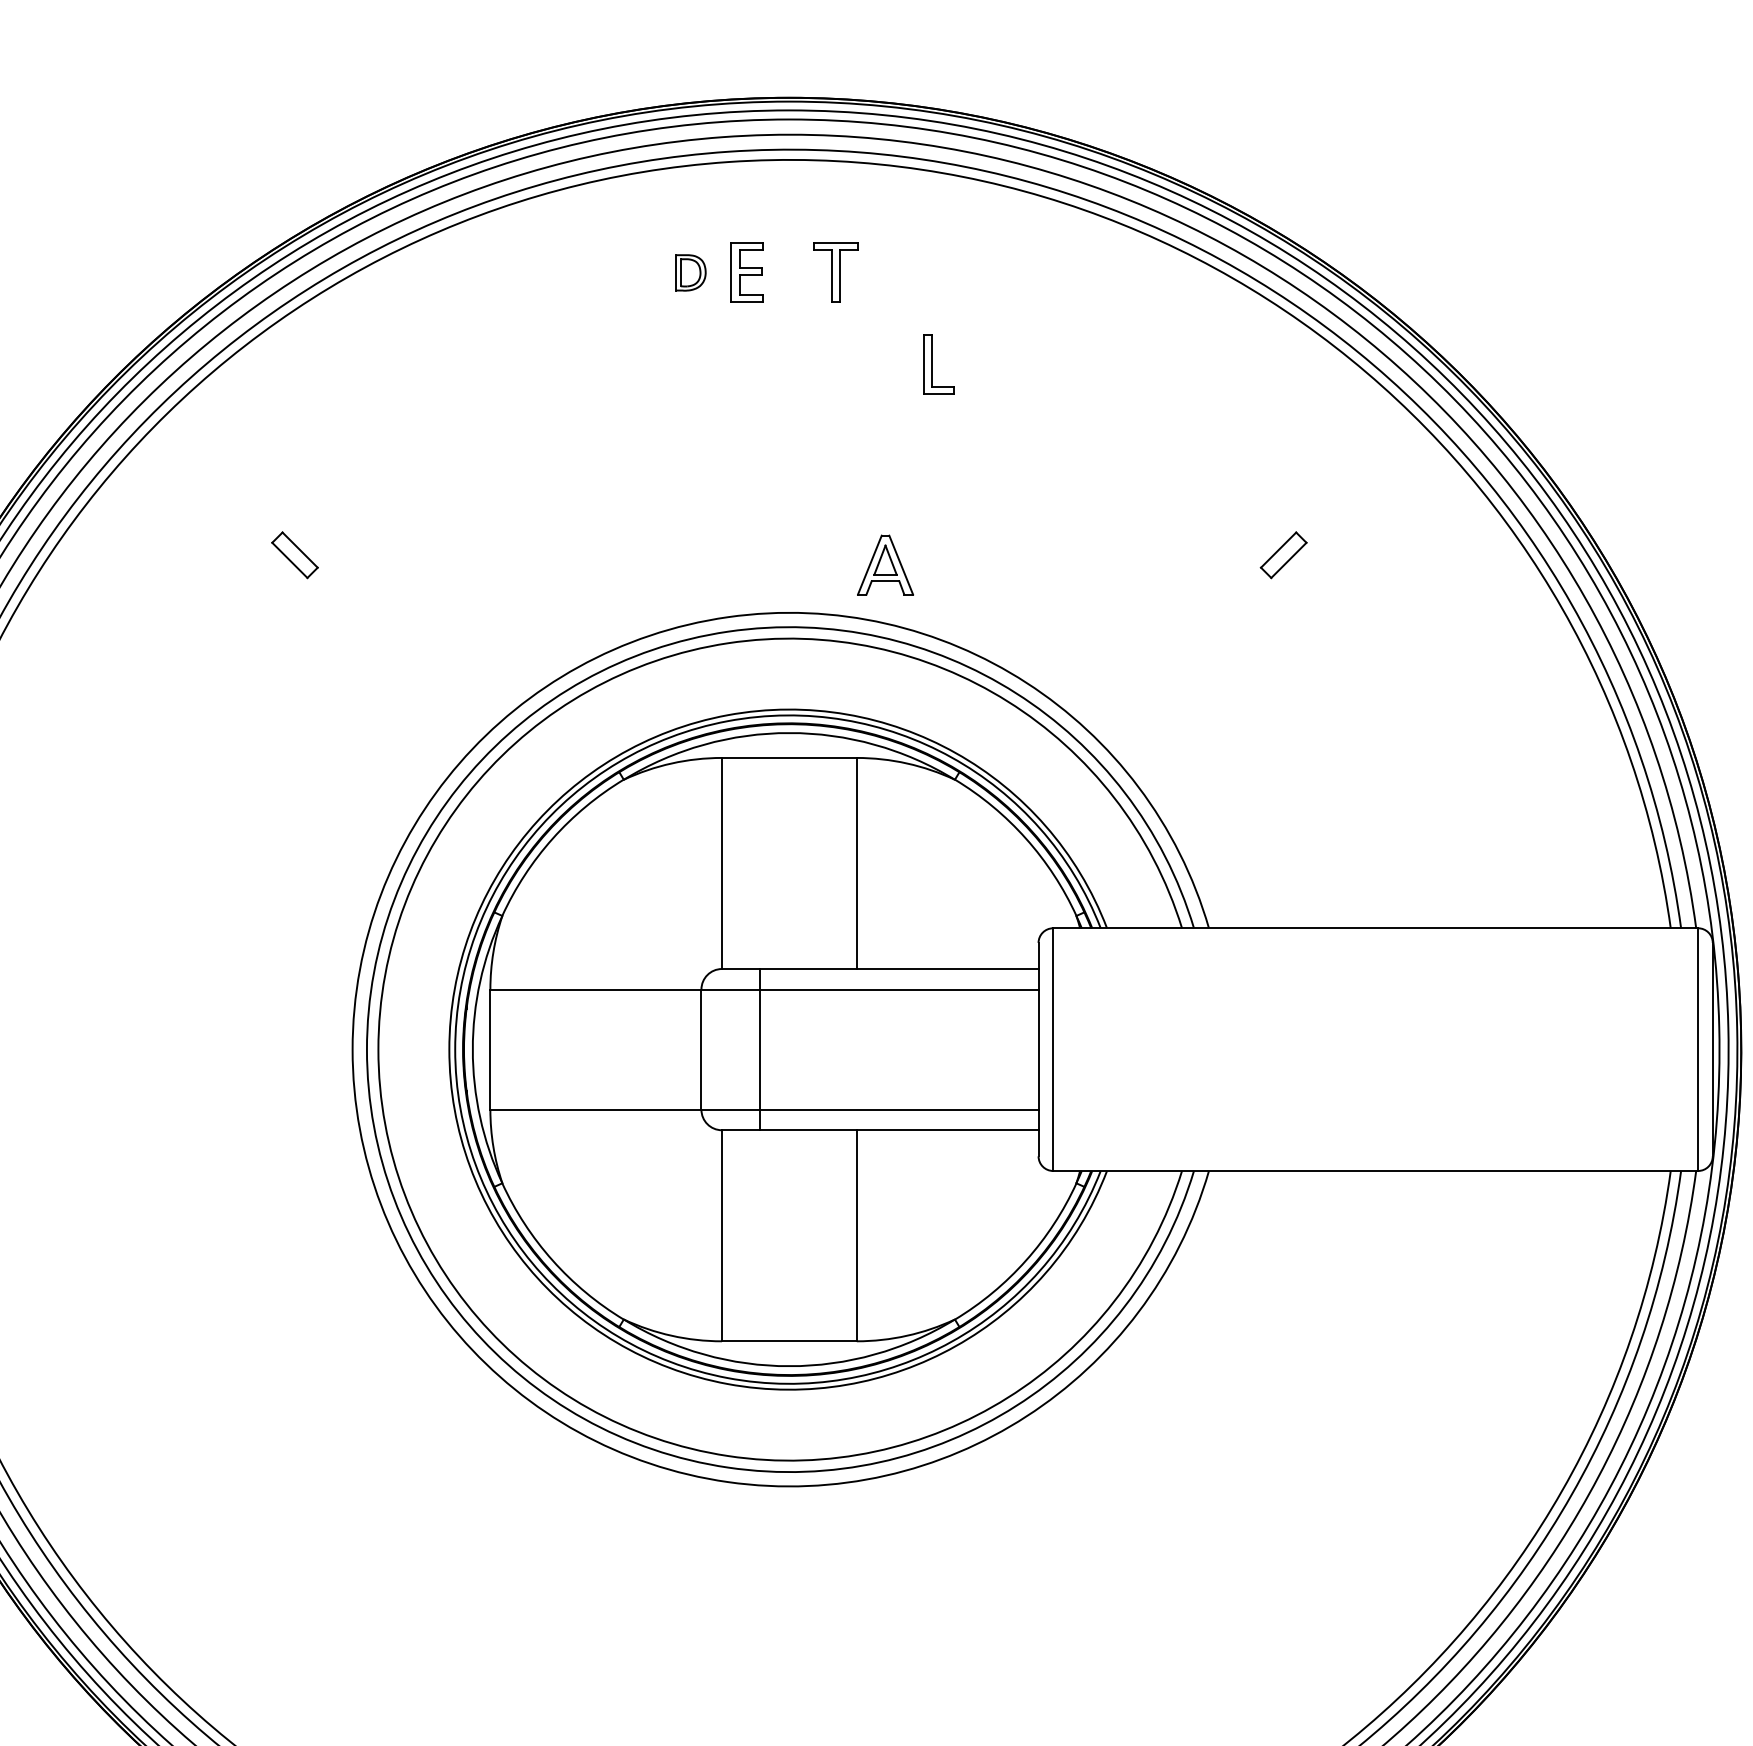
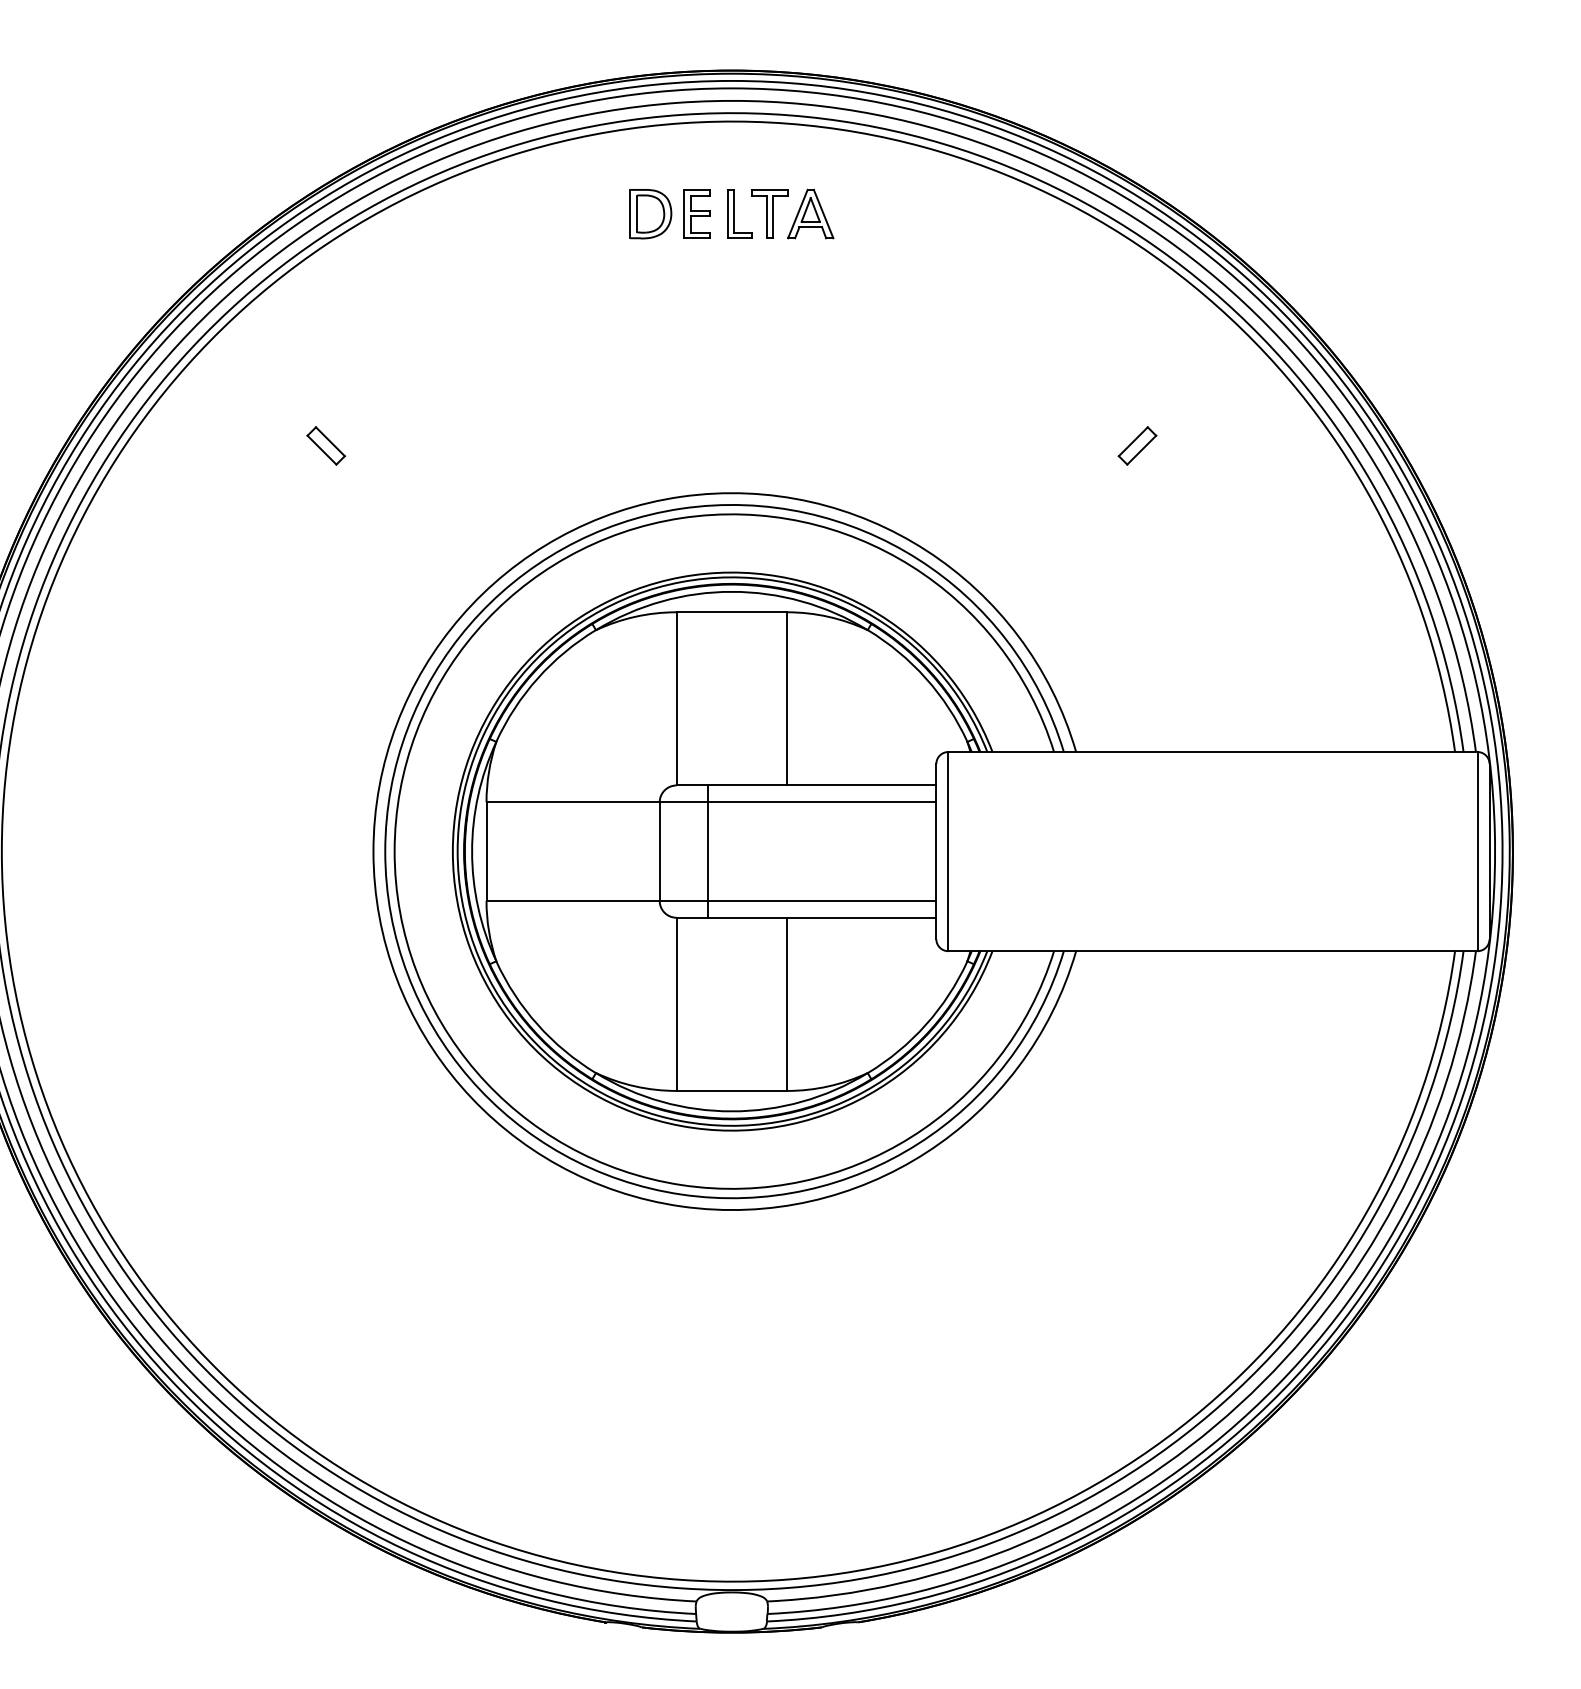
part: (690, 273) -> (650, 214), size x1.67
part: (938, 363) -> (739, 213), moved
part: (885, 564) -> (810, 213), moved

